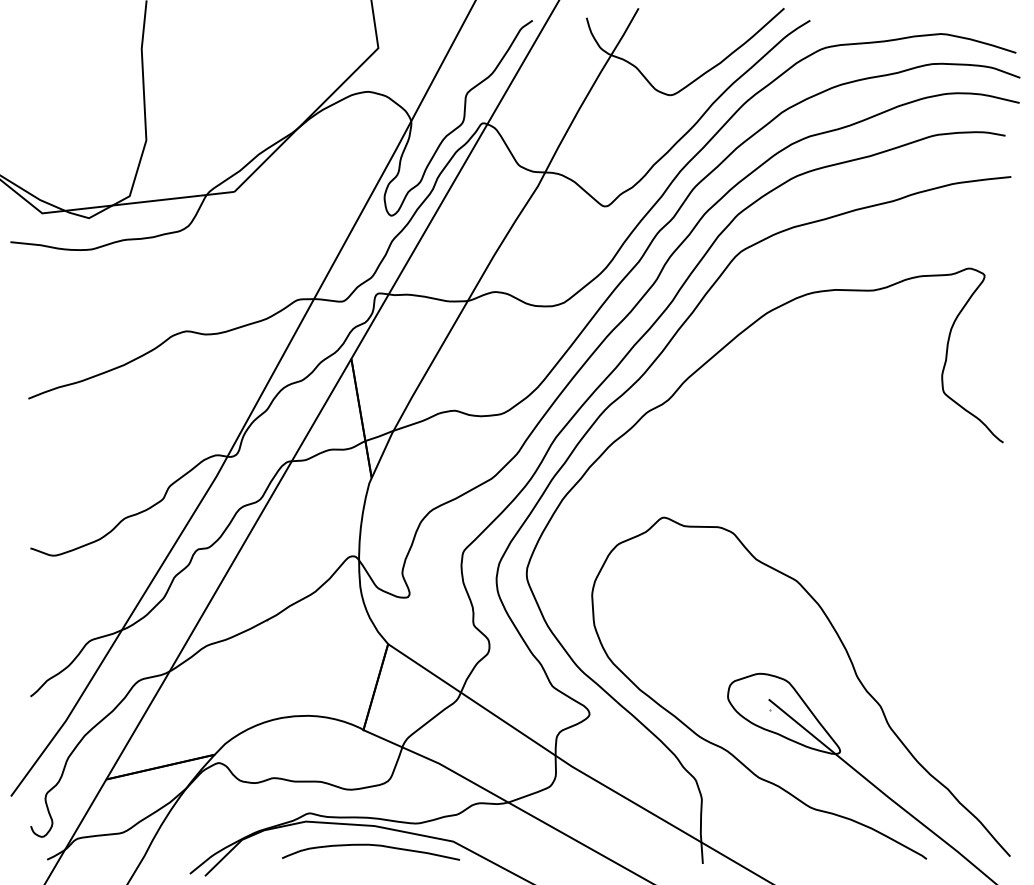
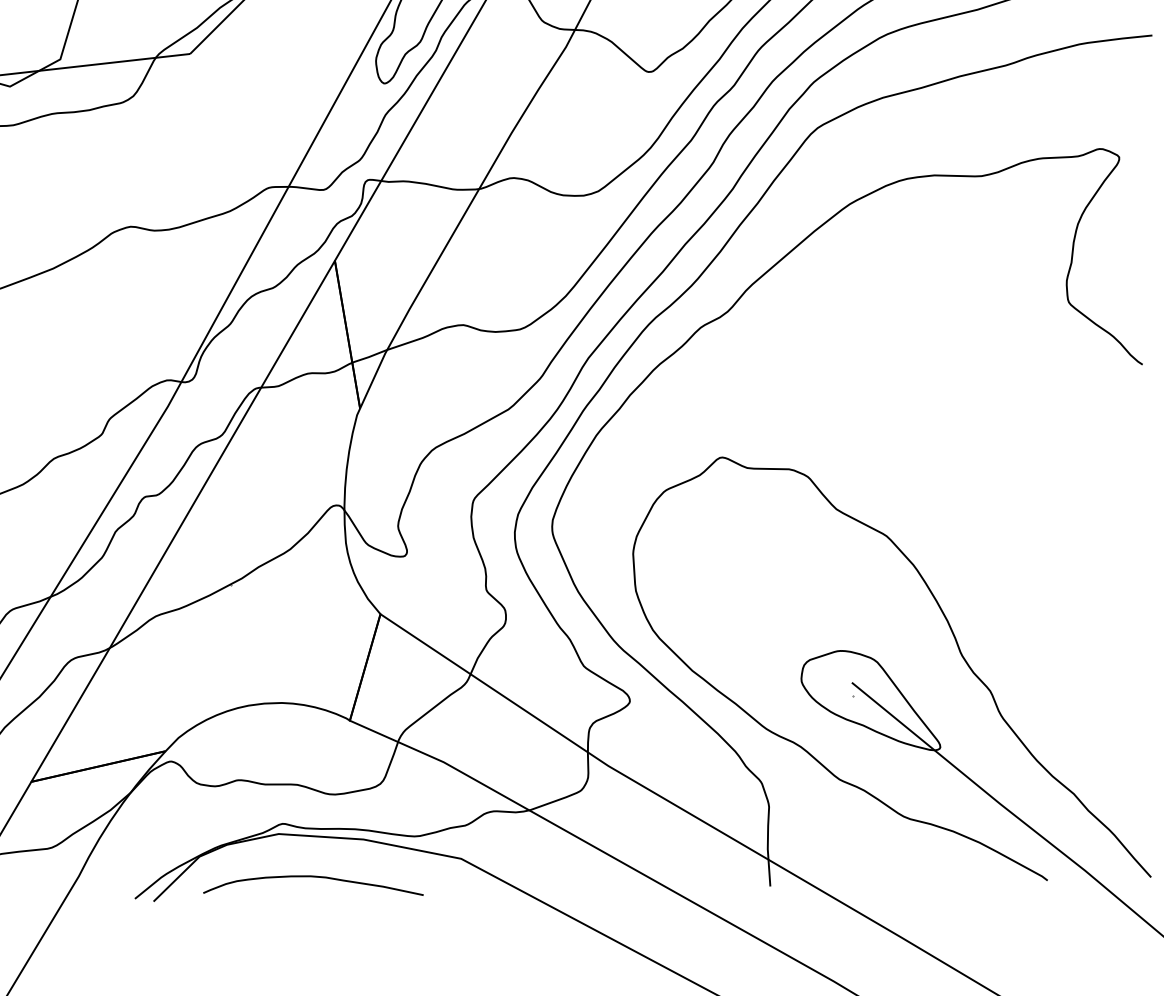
curve: (374, 846) -> (317, 878), moved

